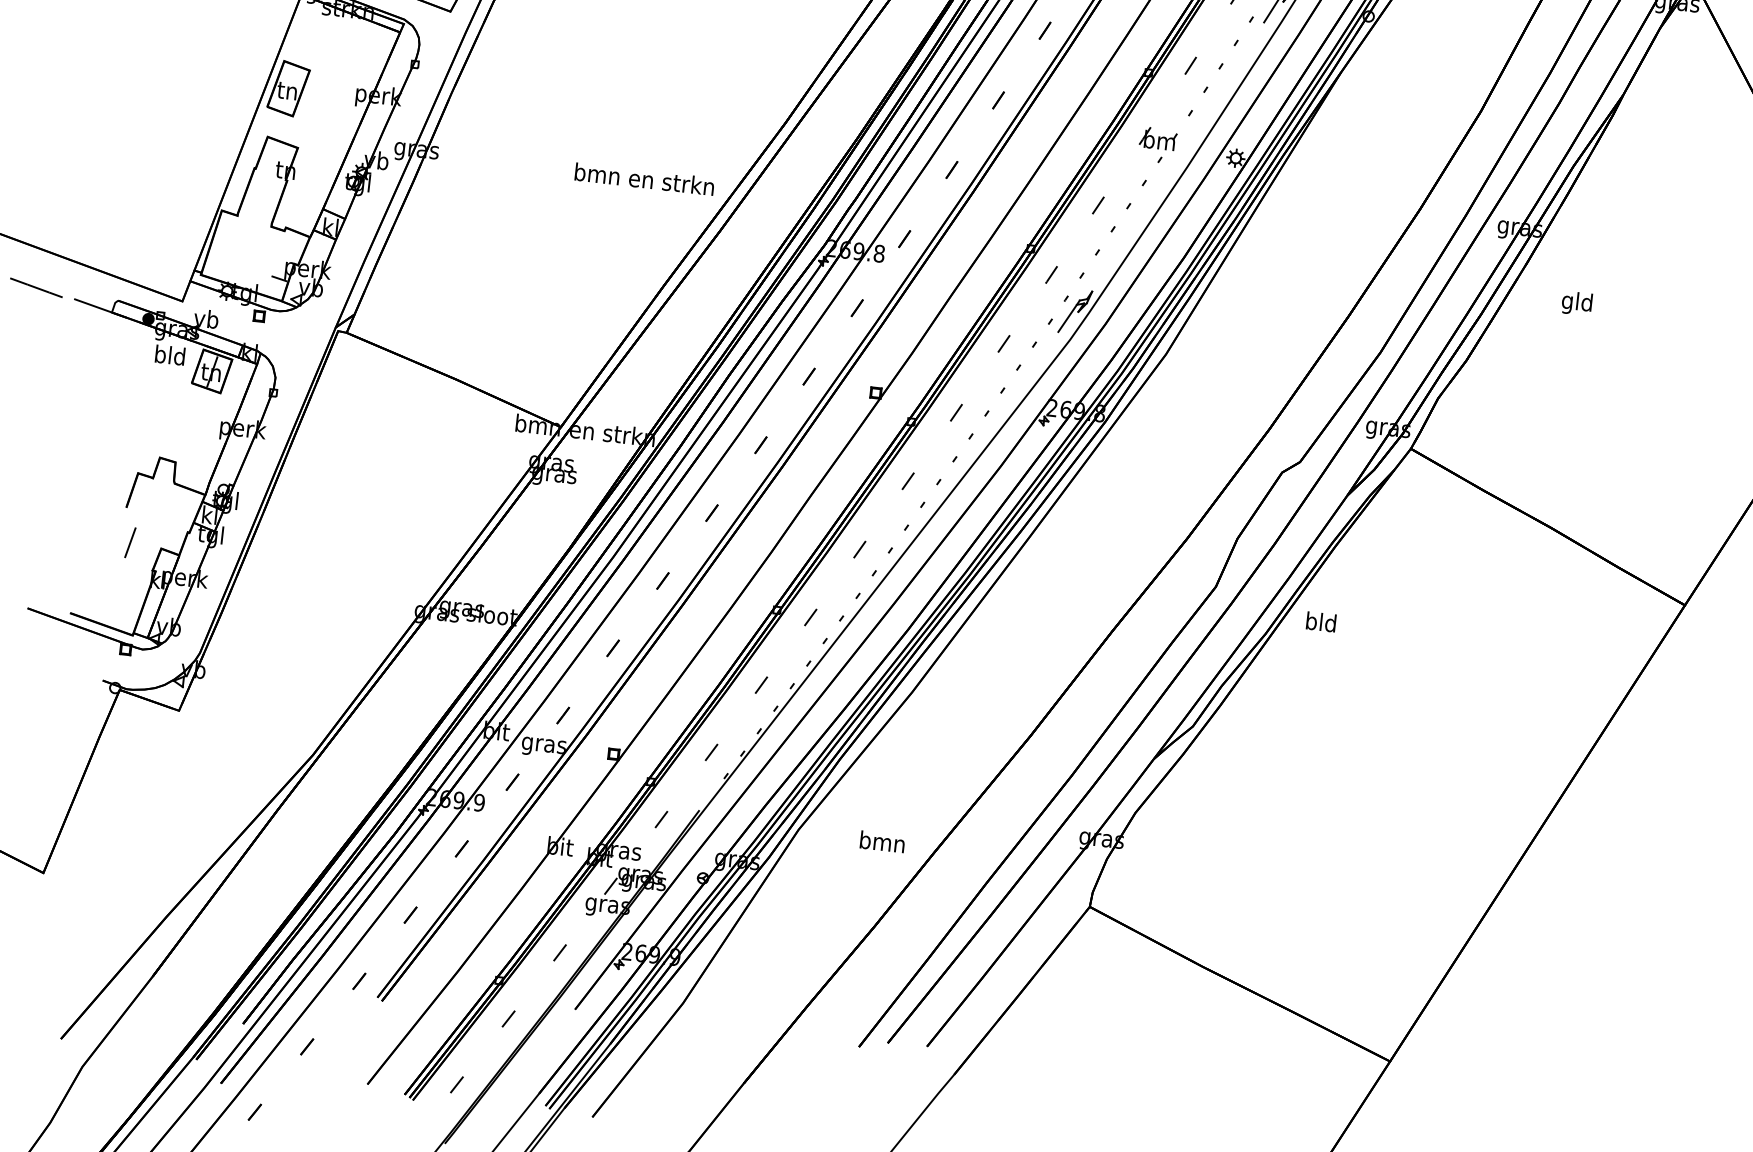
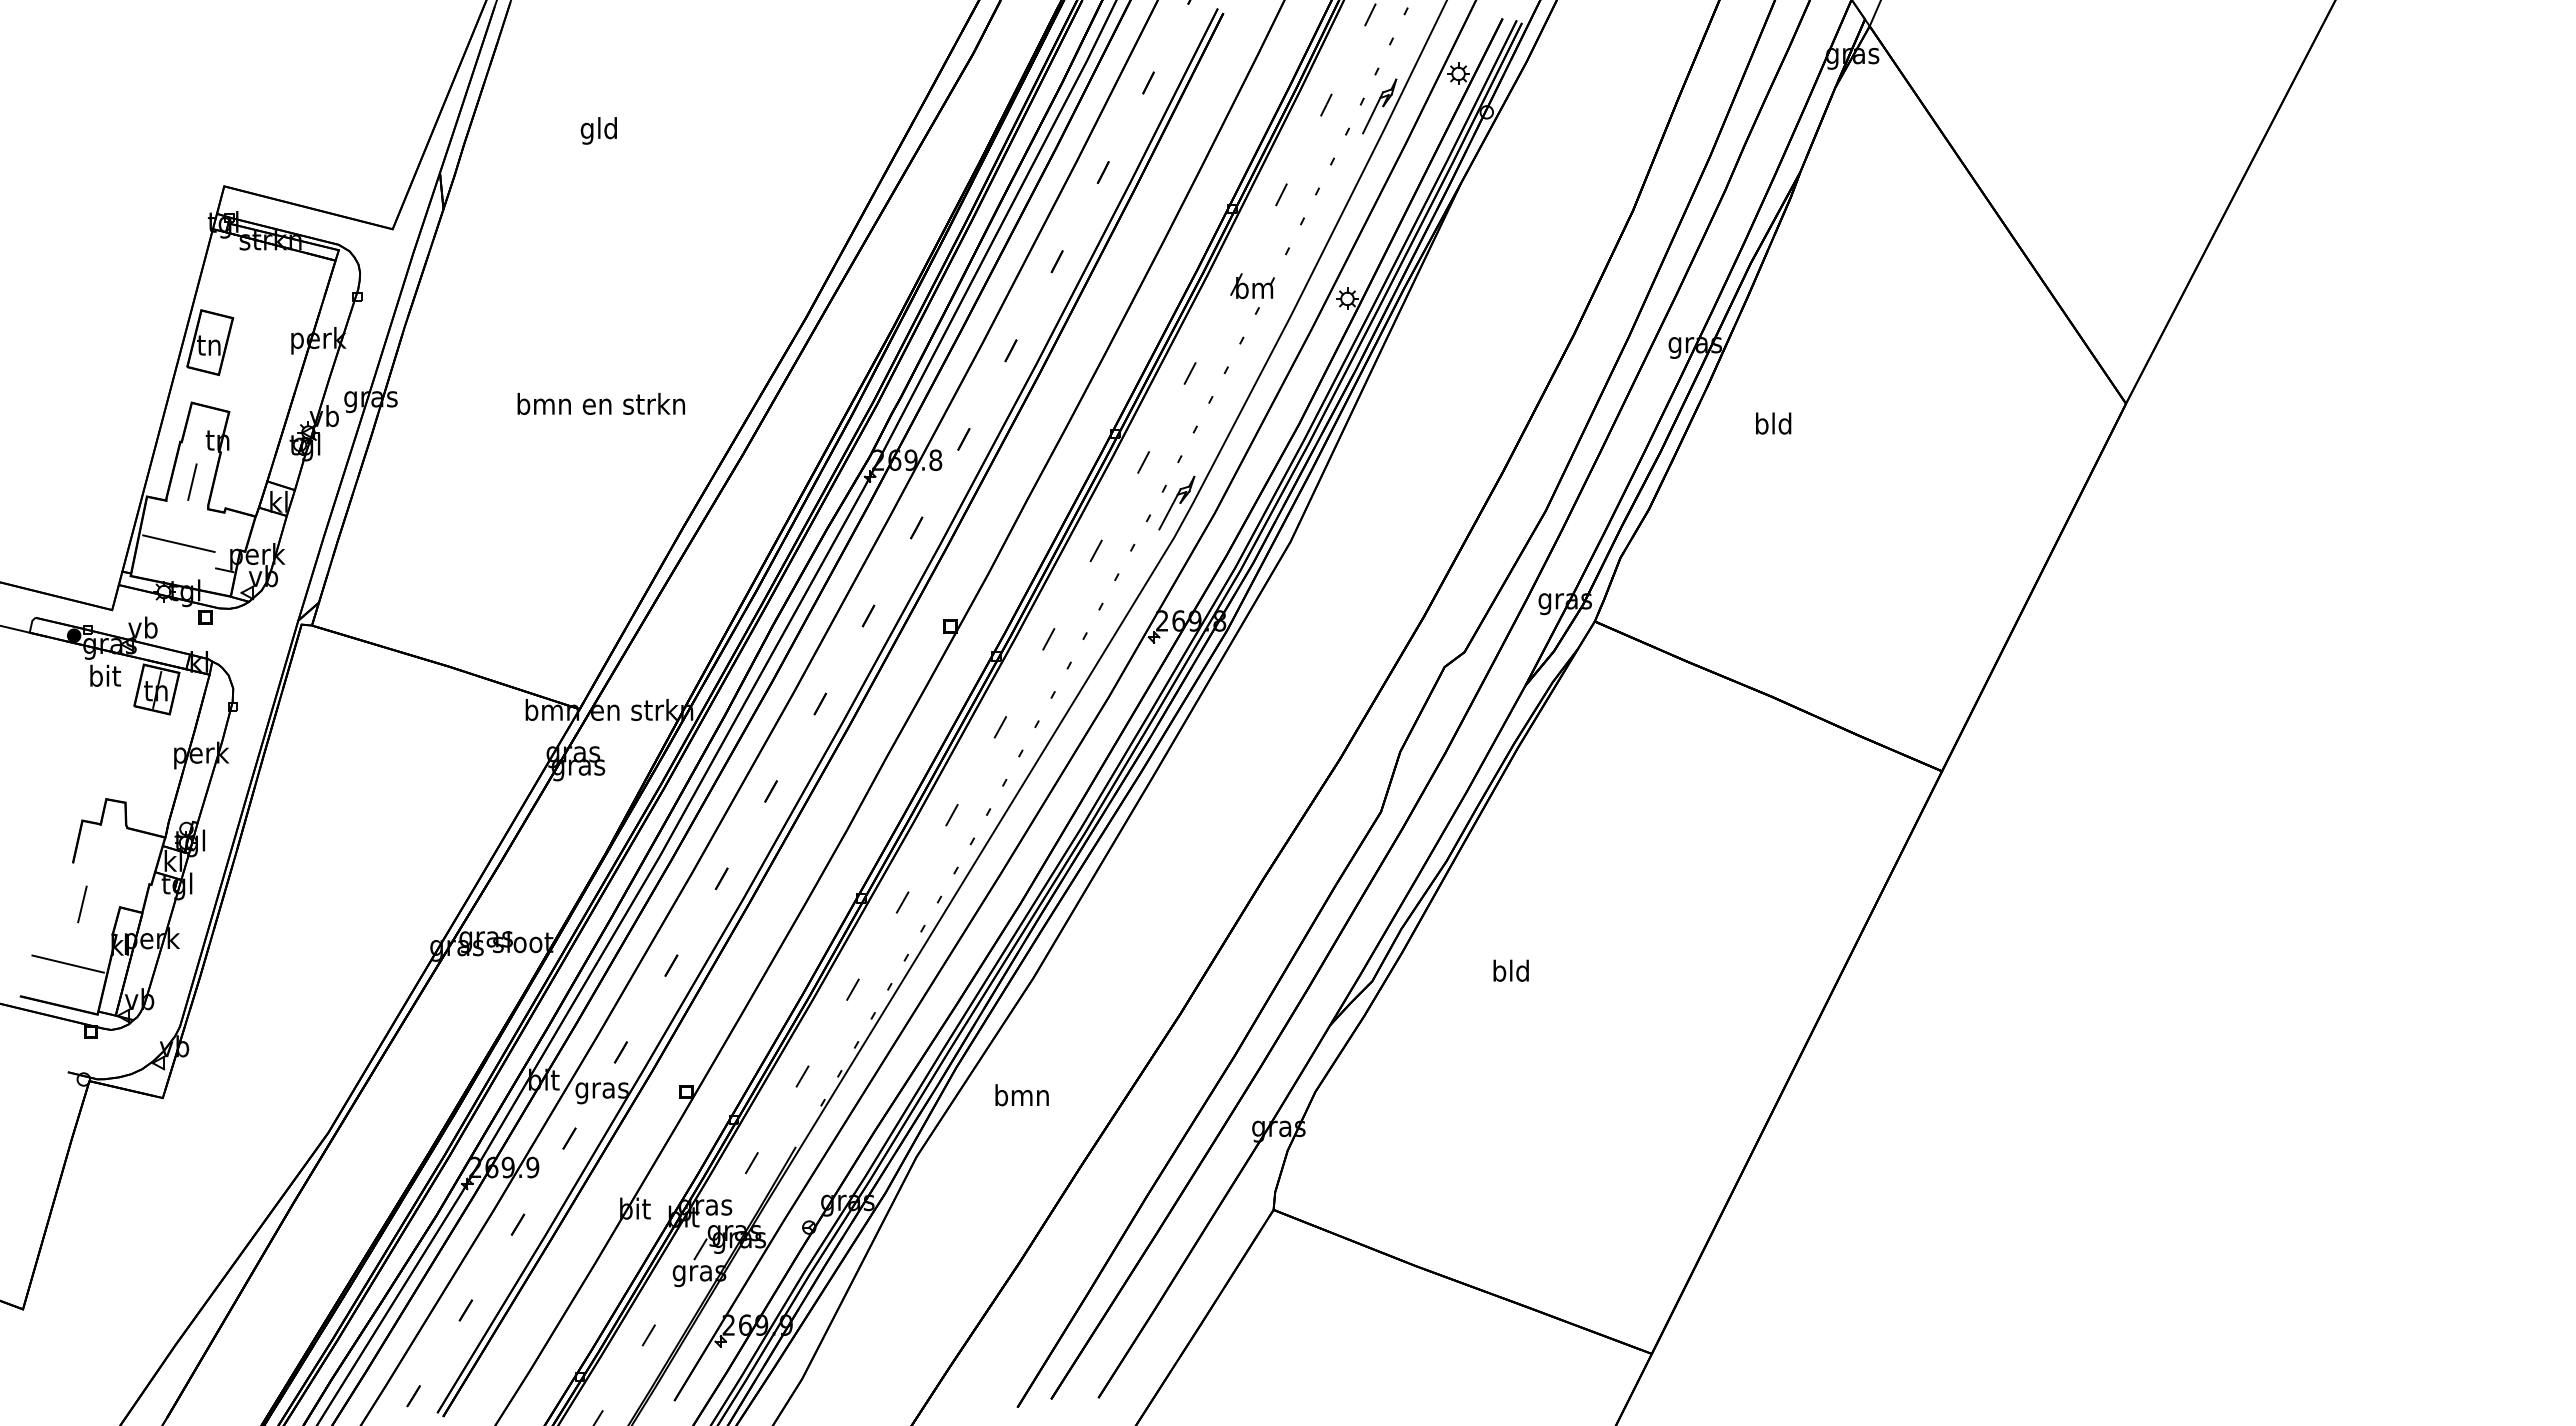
text: (644, 178) -> (600, 403), moved
line: (261, 202) -> (192, 481), added
line: (243, 252) -> (178, 543), added
text: (1567, 302) -> (1761, 426), gld -> bld
text: (169, 354) -> (104, 675), bld -> bit
line: (112, 590) -> (67, 963), added
text: (1320, 621) -> (1510, 970), moved
text: (882, 842) -> (1021, 1095), moved

